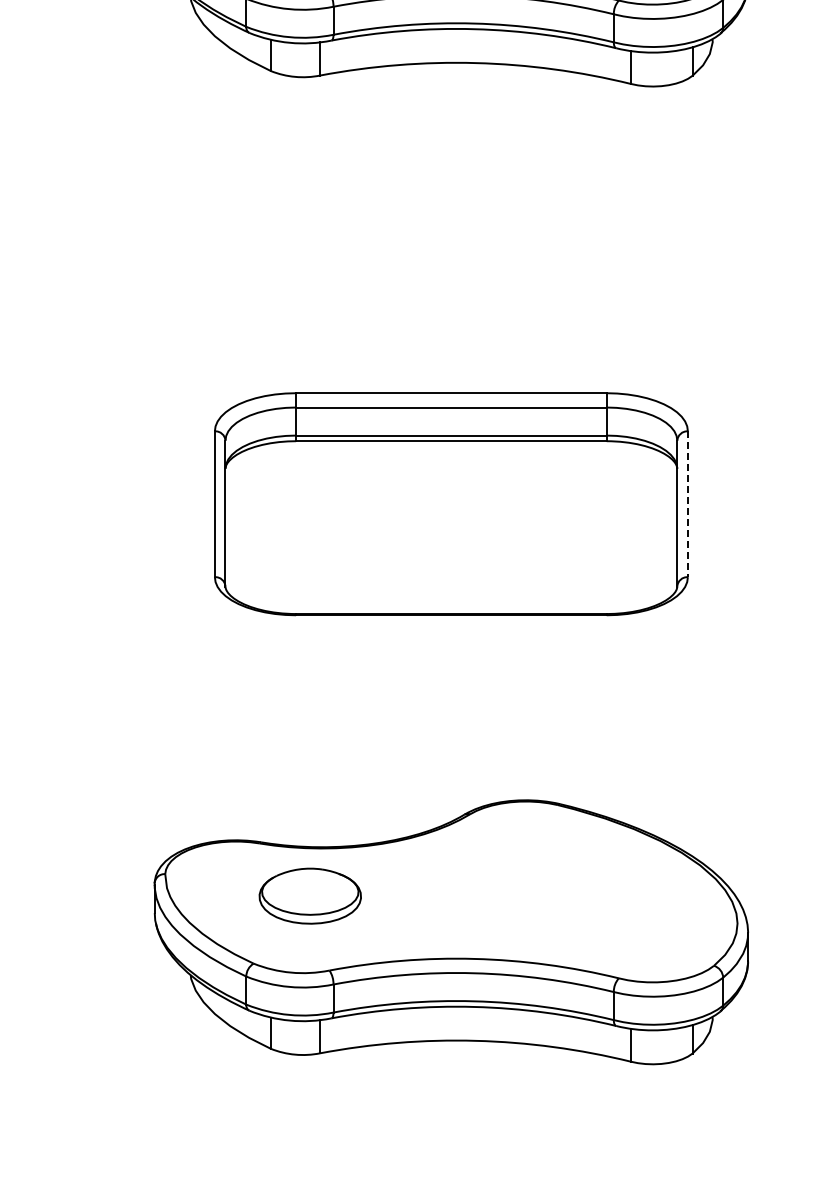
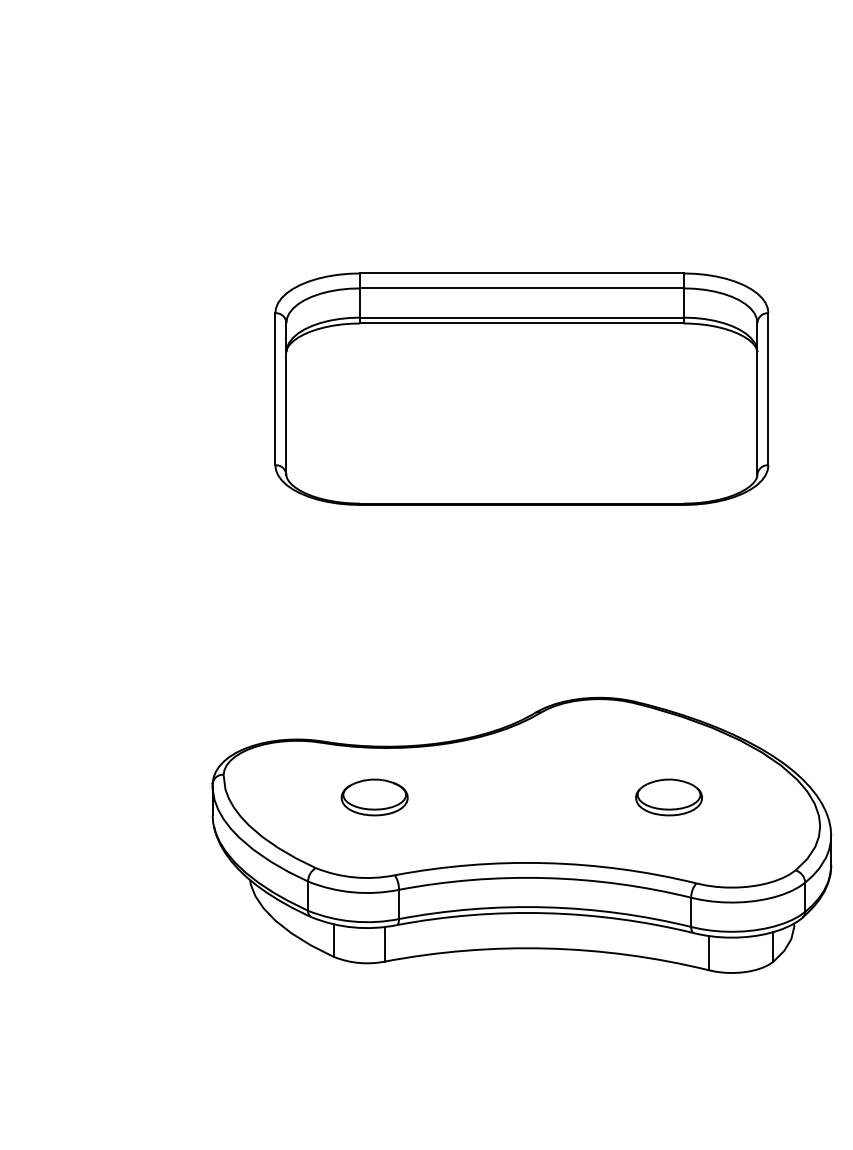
line: (687, 504) -> (768, 389), dashed -> solid
part: (309, 895) -> (373, 797), size x0.62
part: (592, 895) -> (668, 797), added

